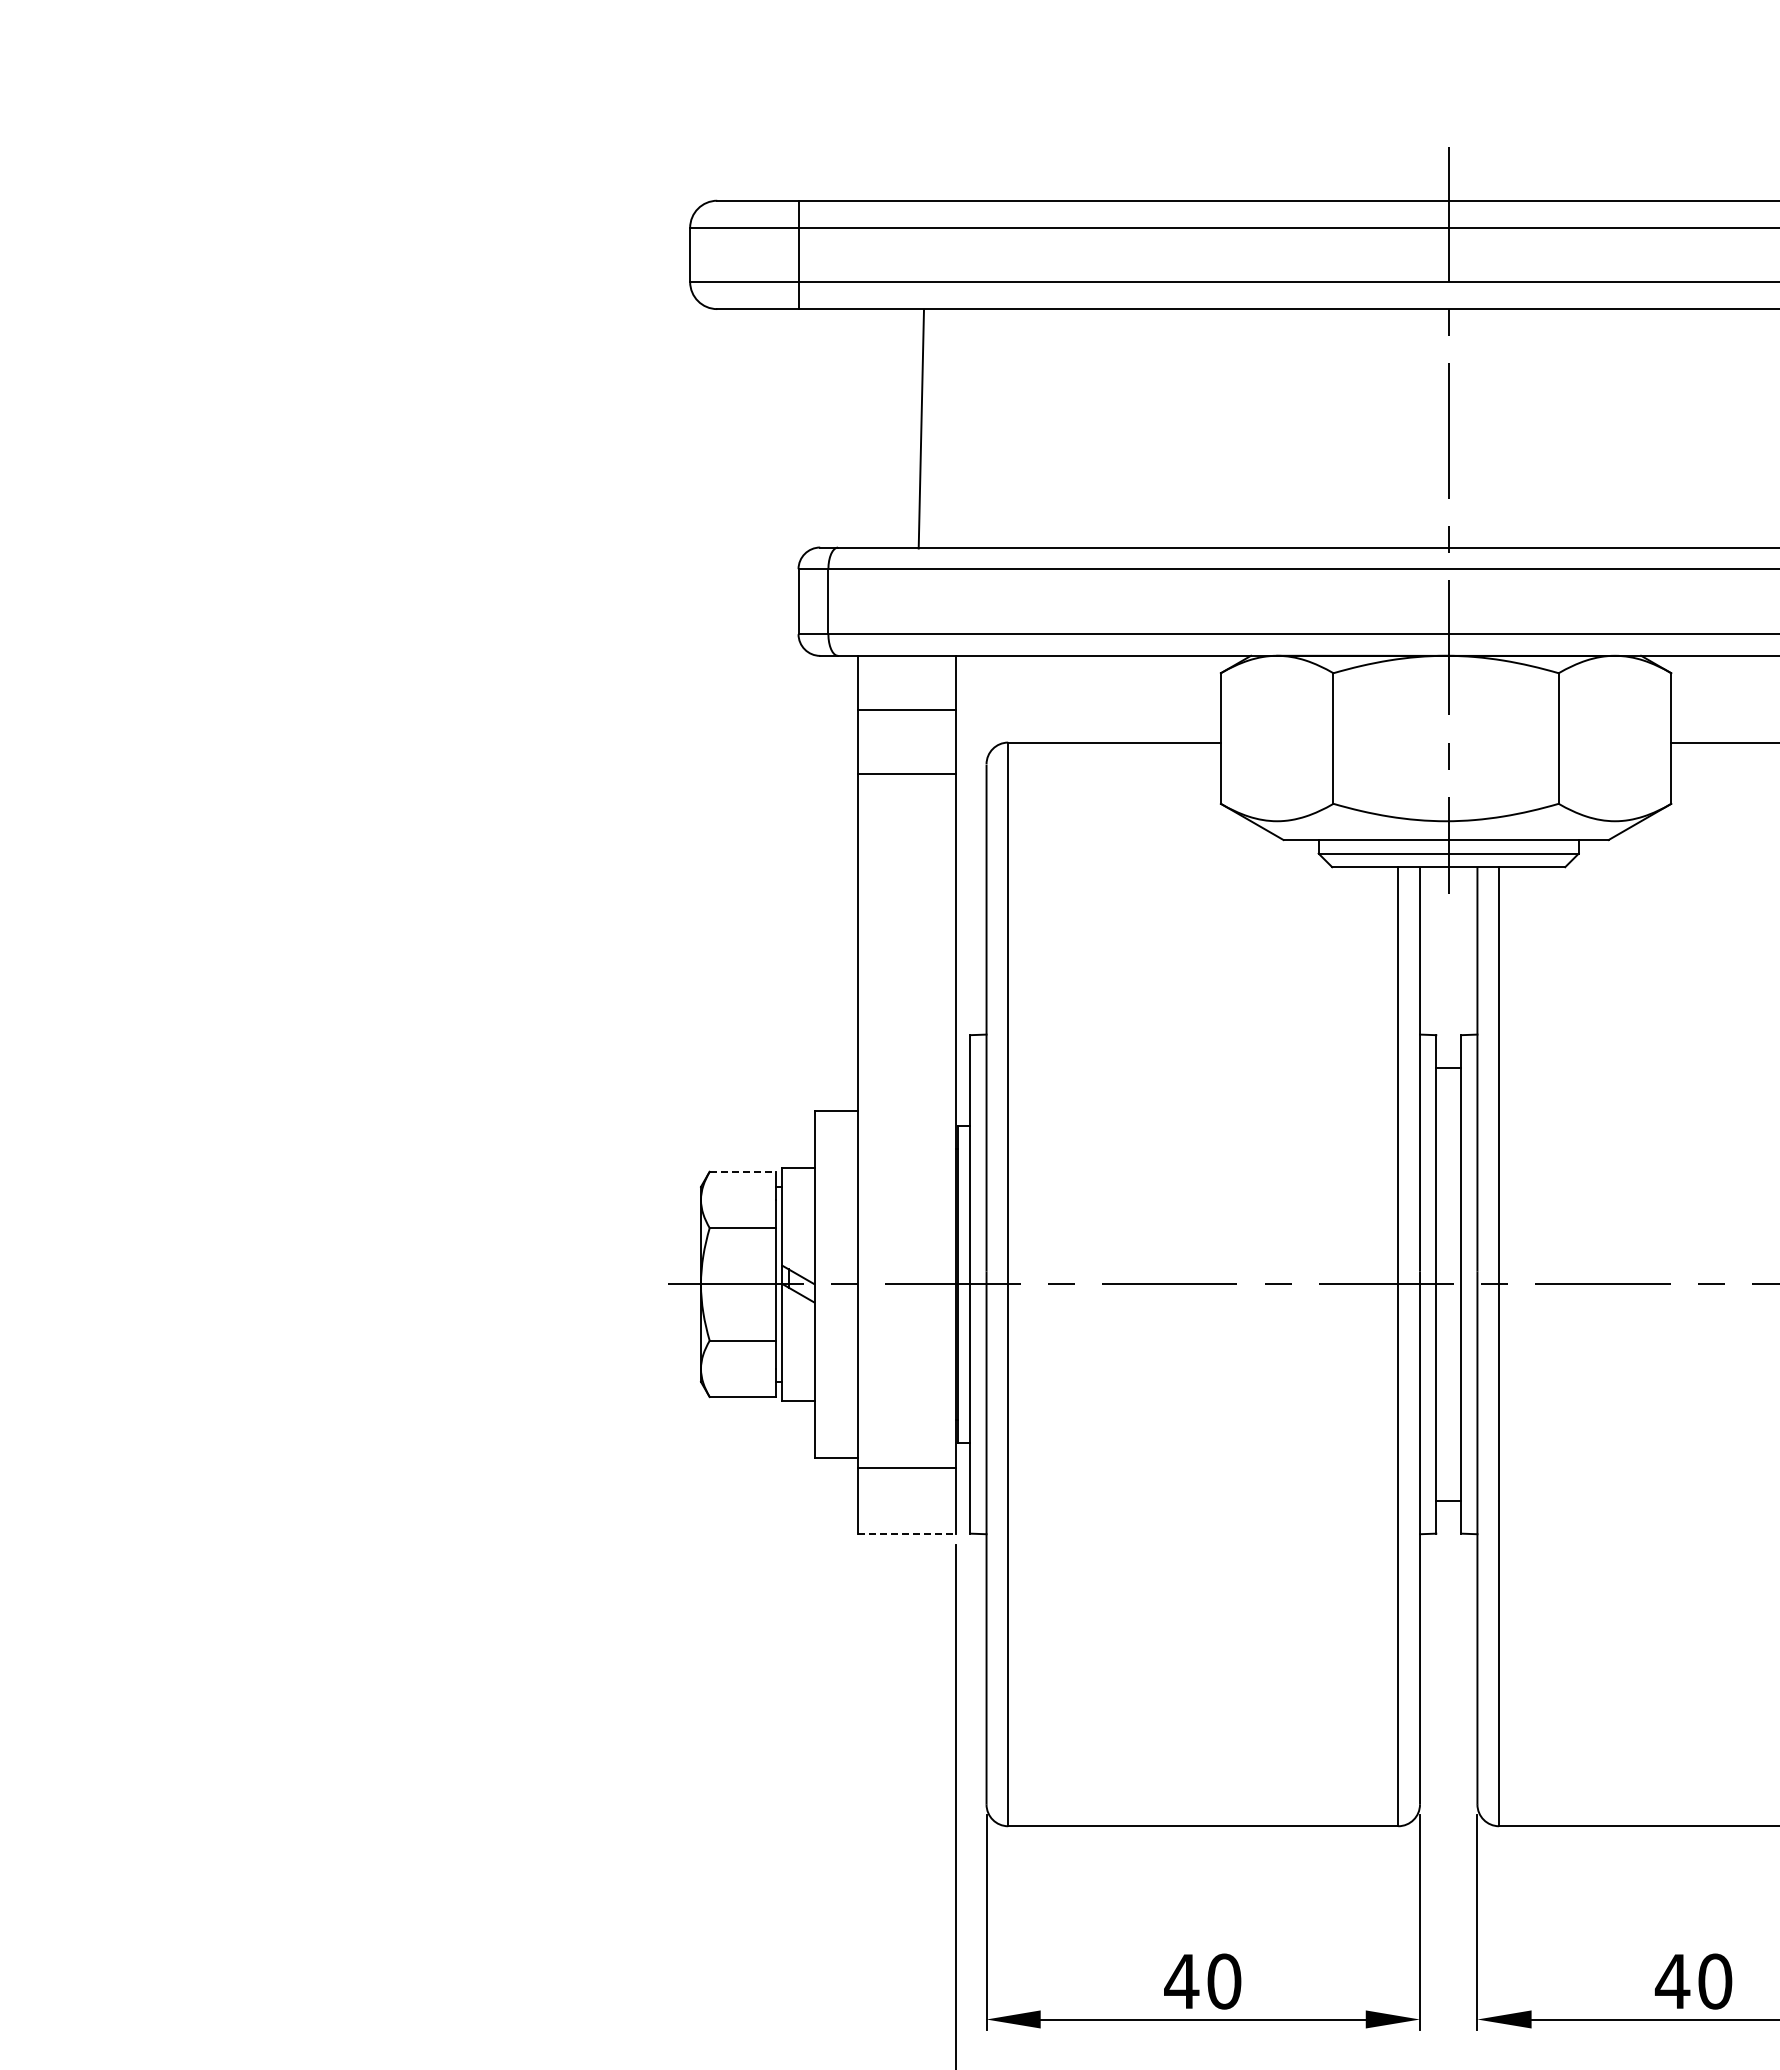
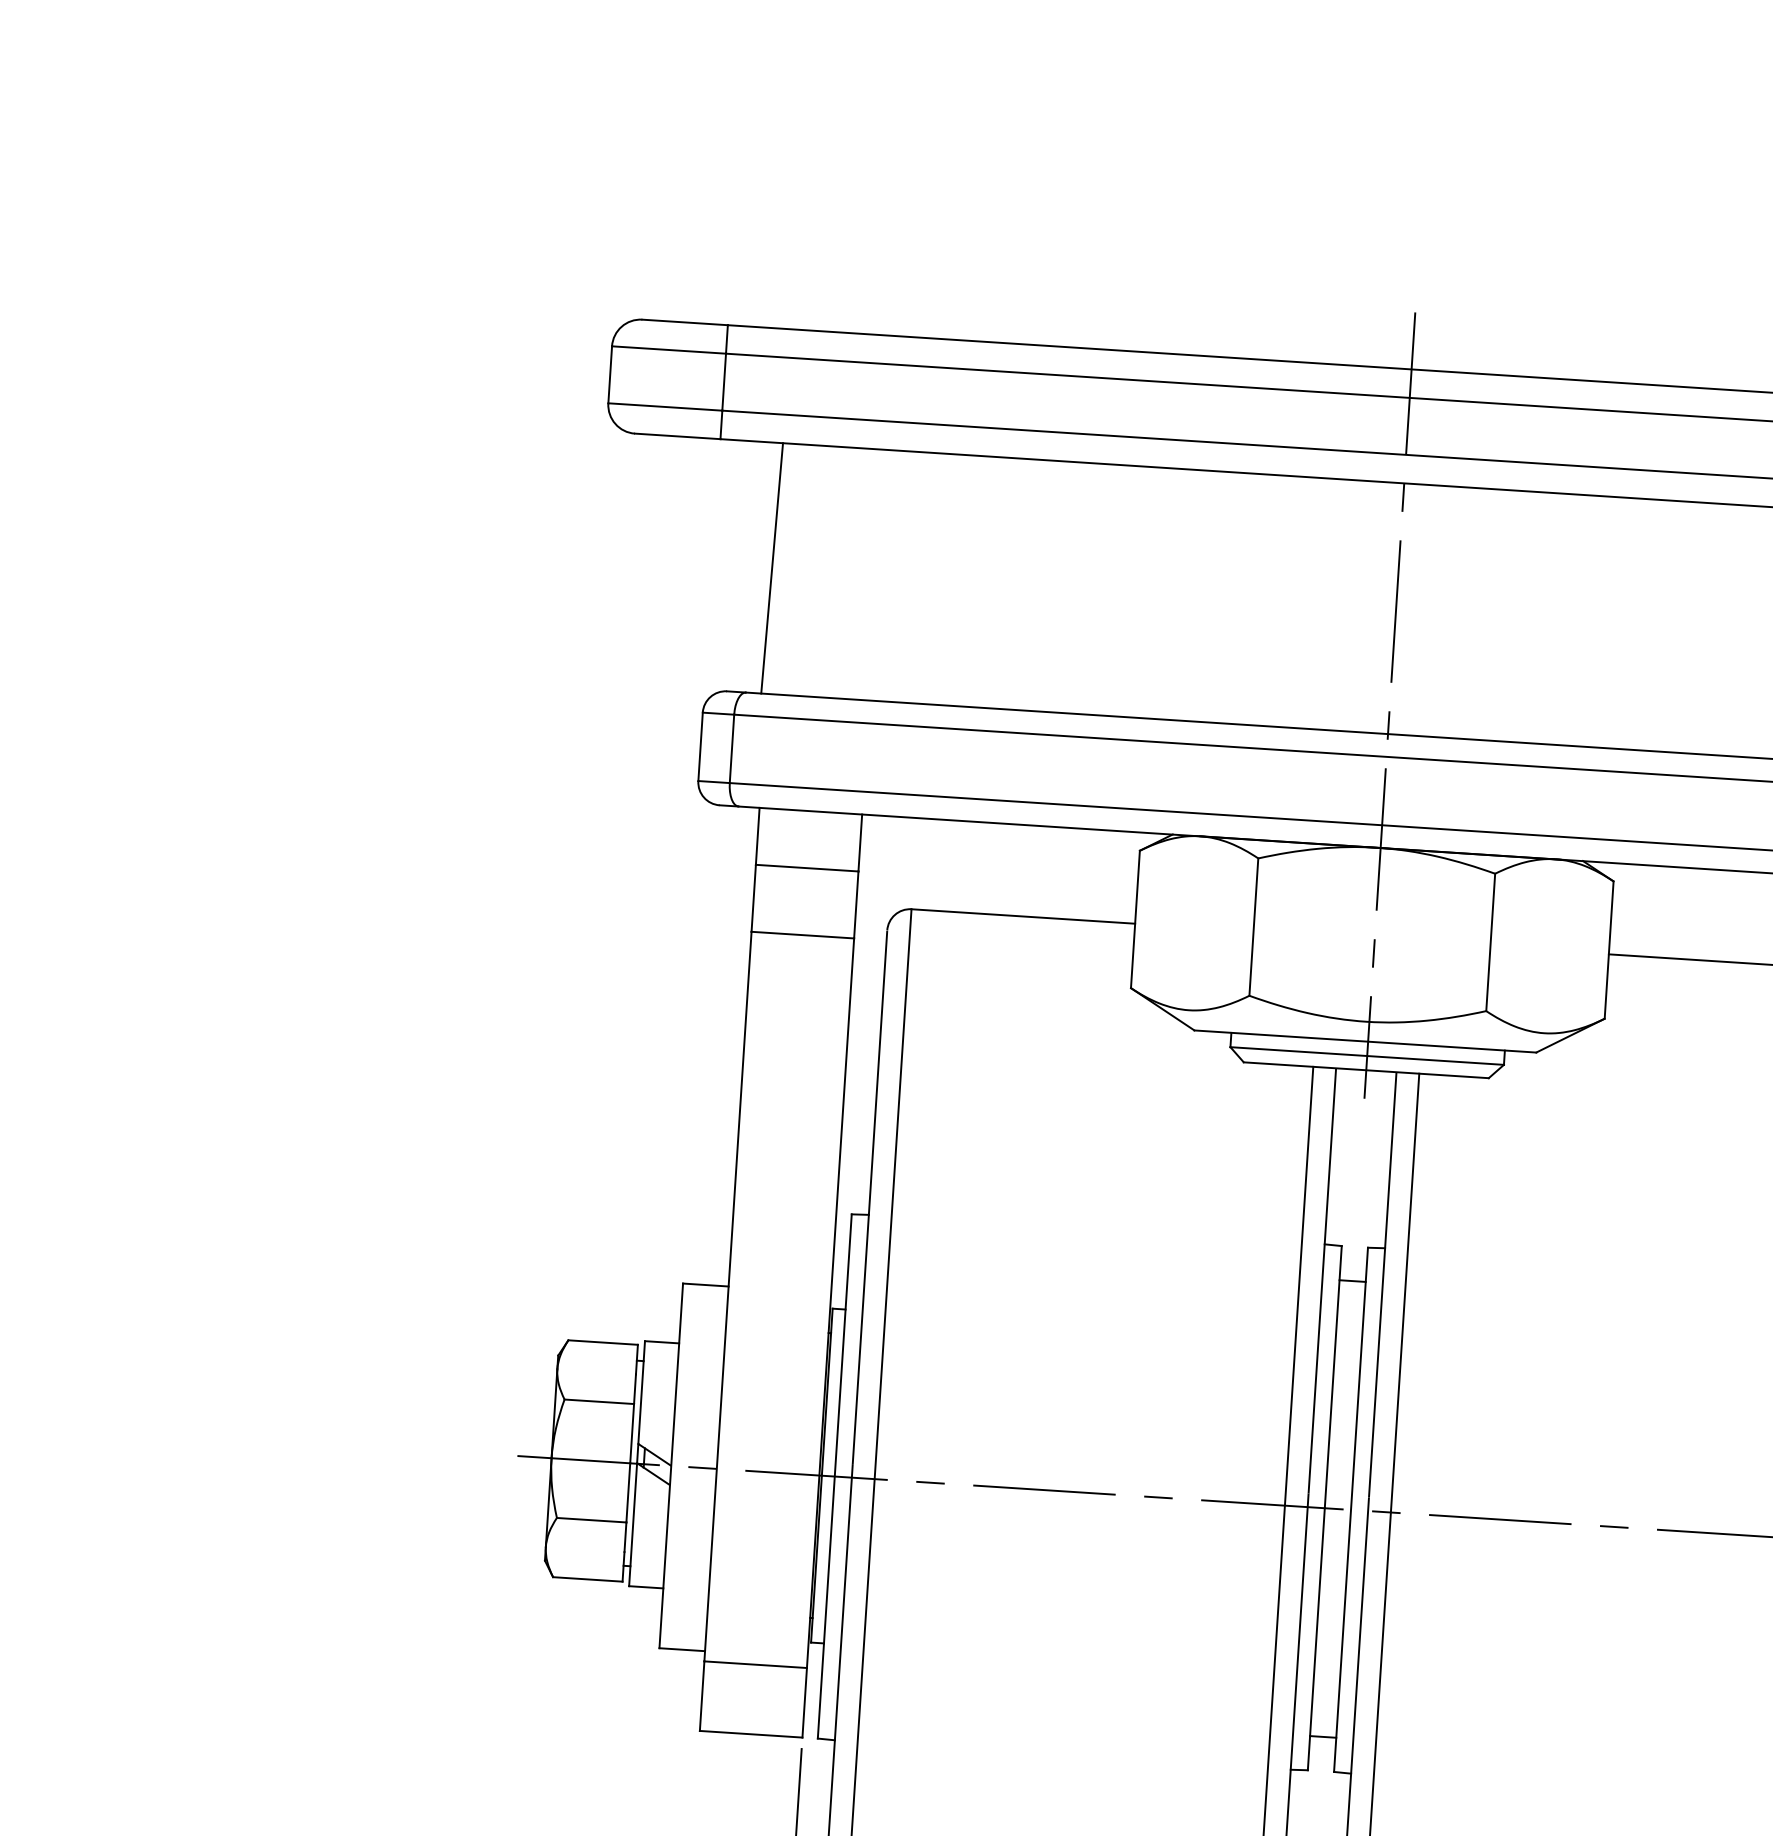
line: (920, 429) -> (771, 568), moved
line: (743, 1171) -> (603, 1342), dashed -> solid
line: (906, 1533) -> (750, 1734), dashed -> solid

